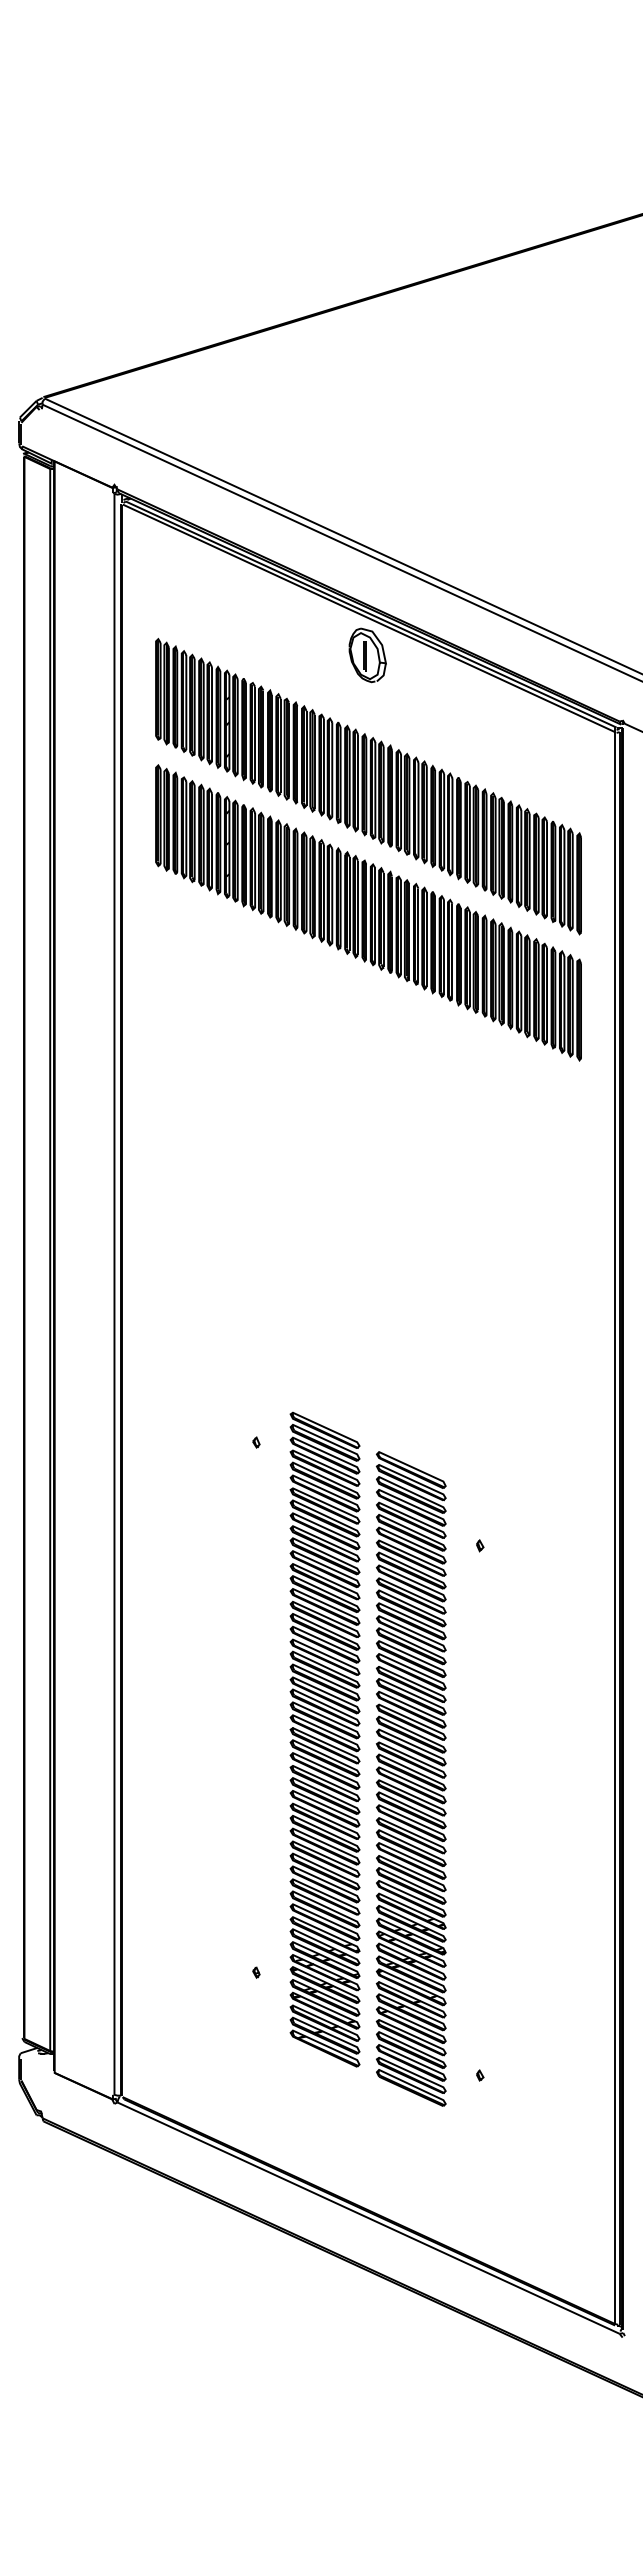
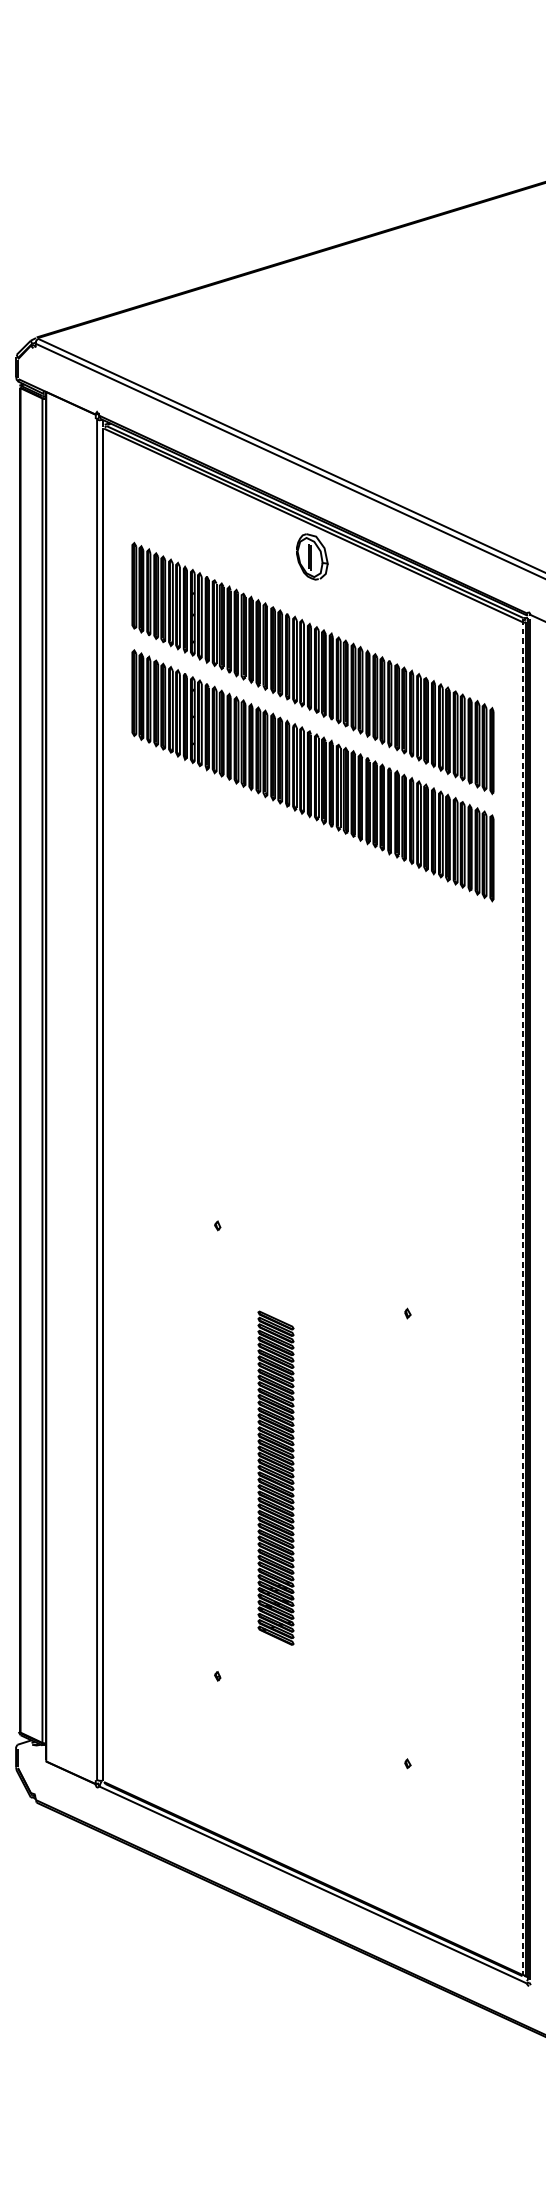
line: (615, 1526) -> (522, 1297), solid -> dashed
part: (324, 1739) -> (275, 1478), size x0.6
part: (410, 1778) -> (348, 1511), removed

